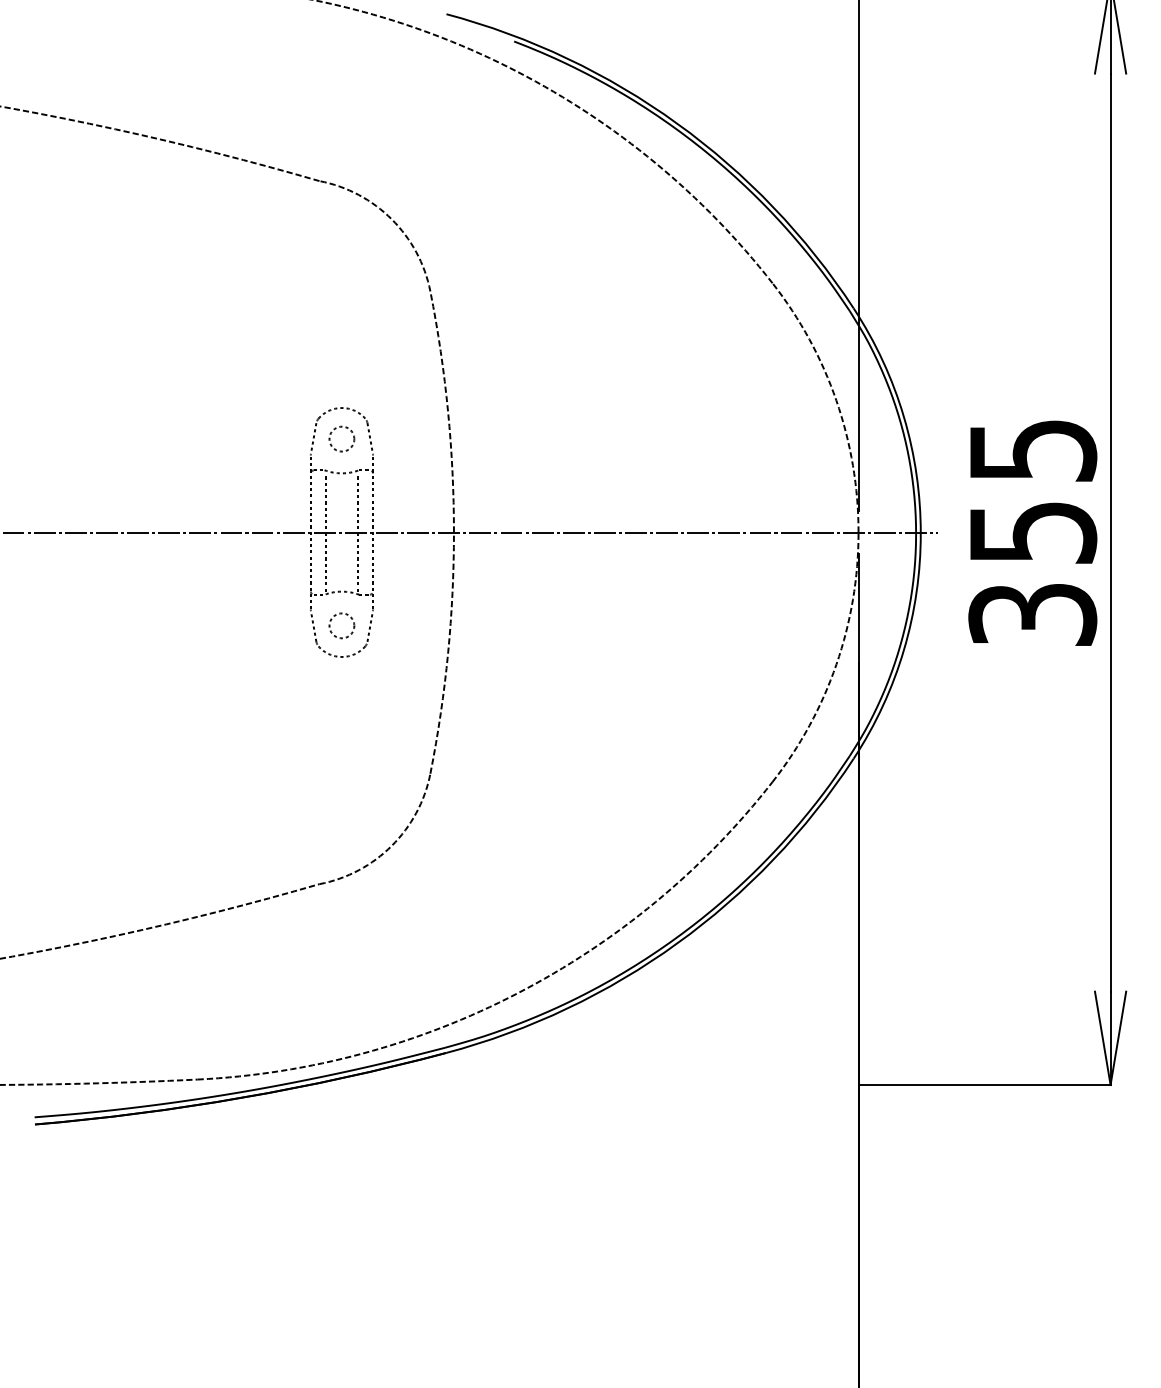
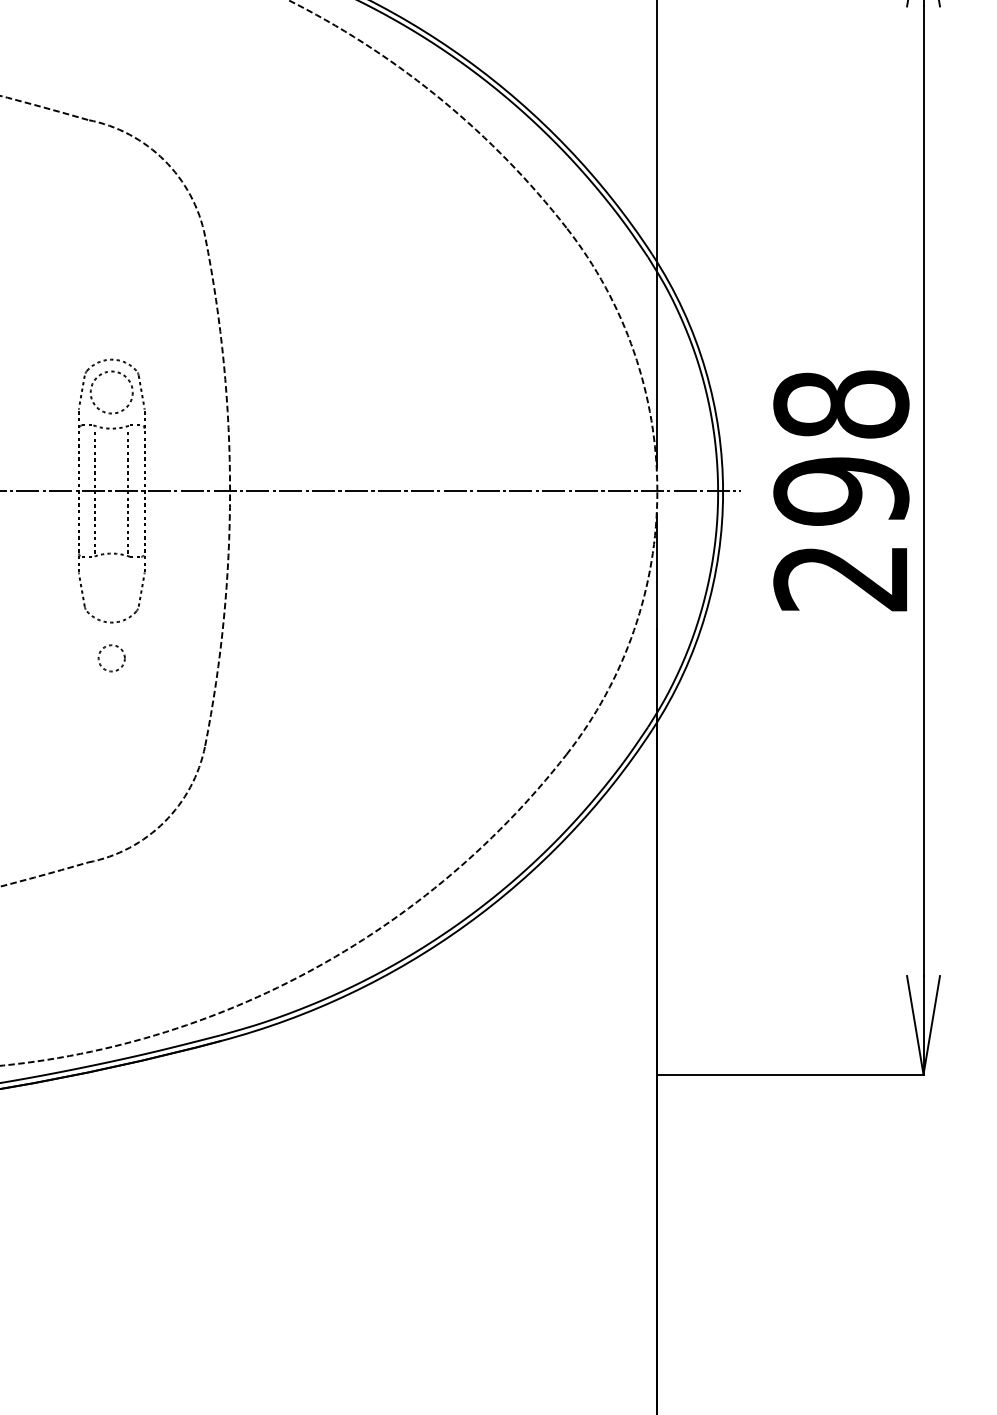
circle: (341, 438) -> (111, 391), size x1.6
text: (1032, 532) -> (841, 491), 355 -> 298
circle: (341, 625) -> (111, 657), moved

